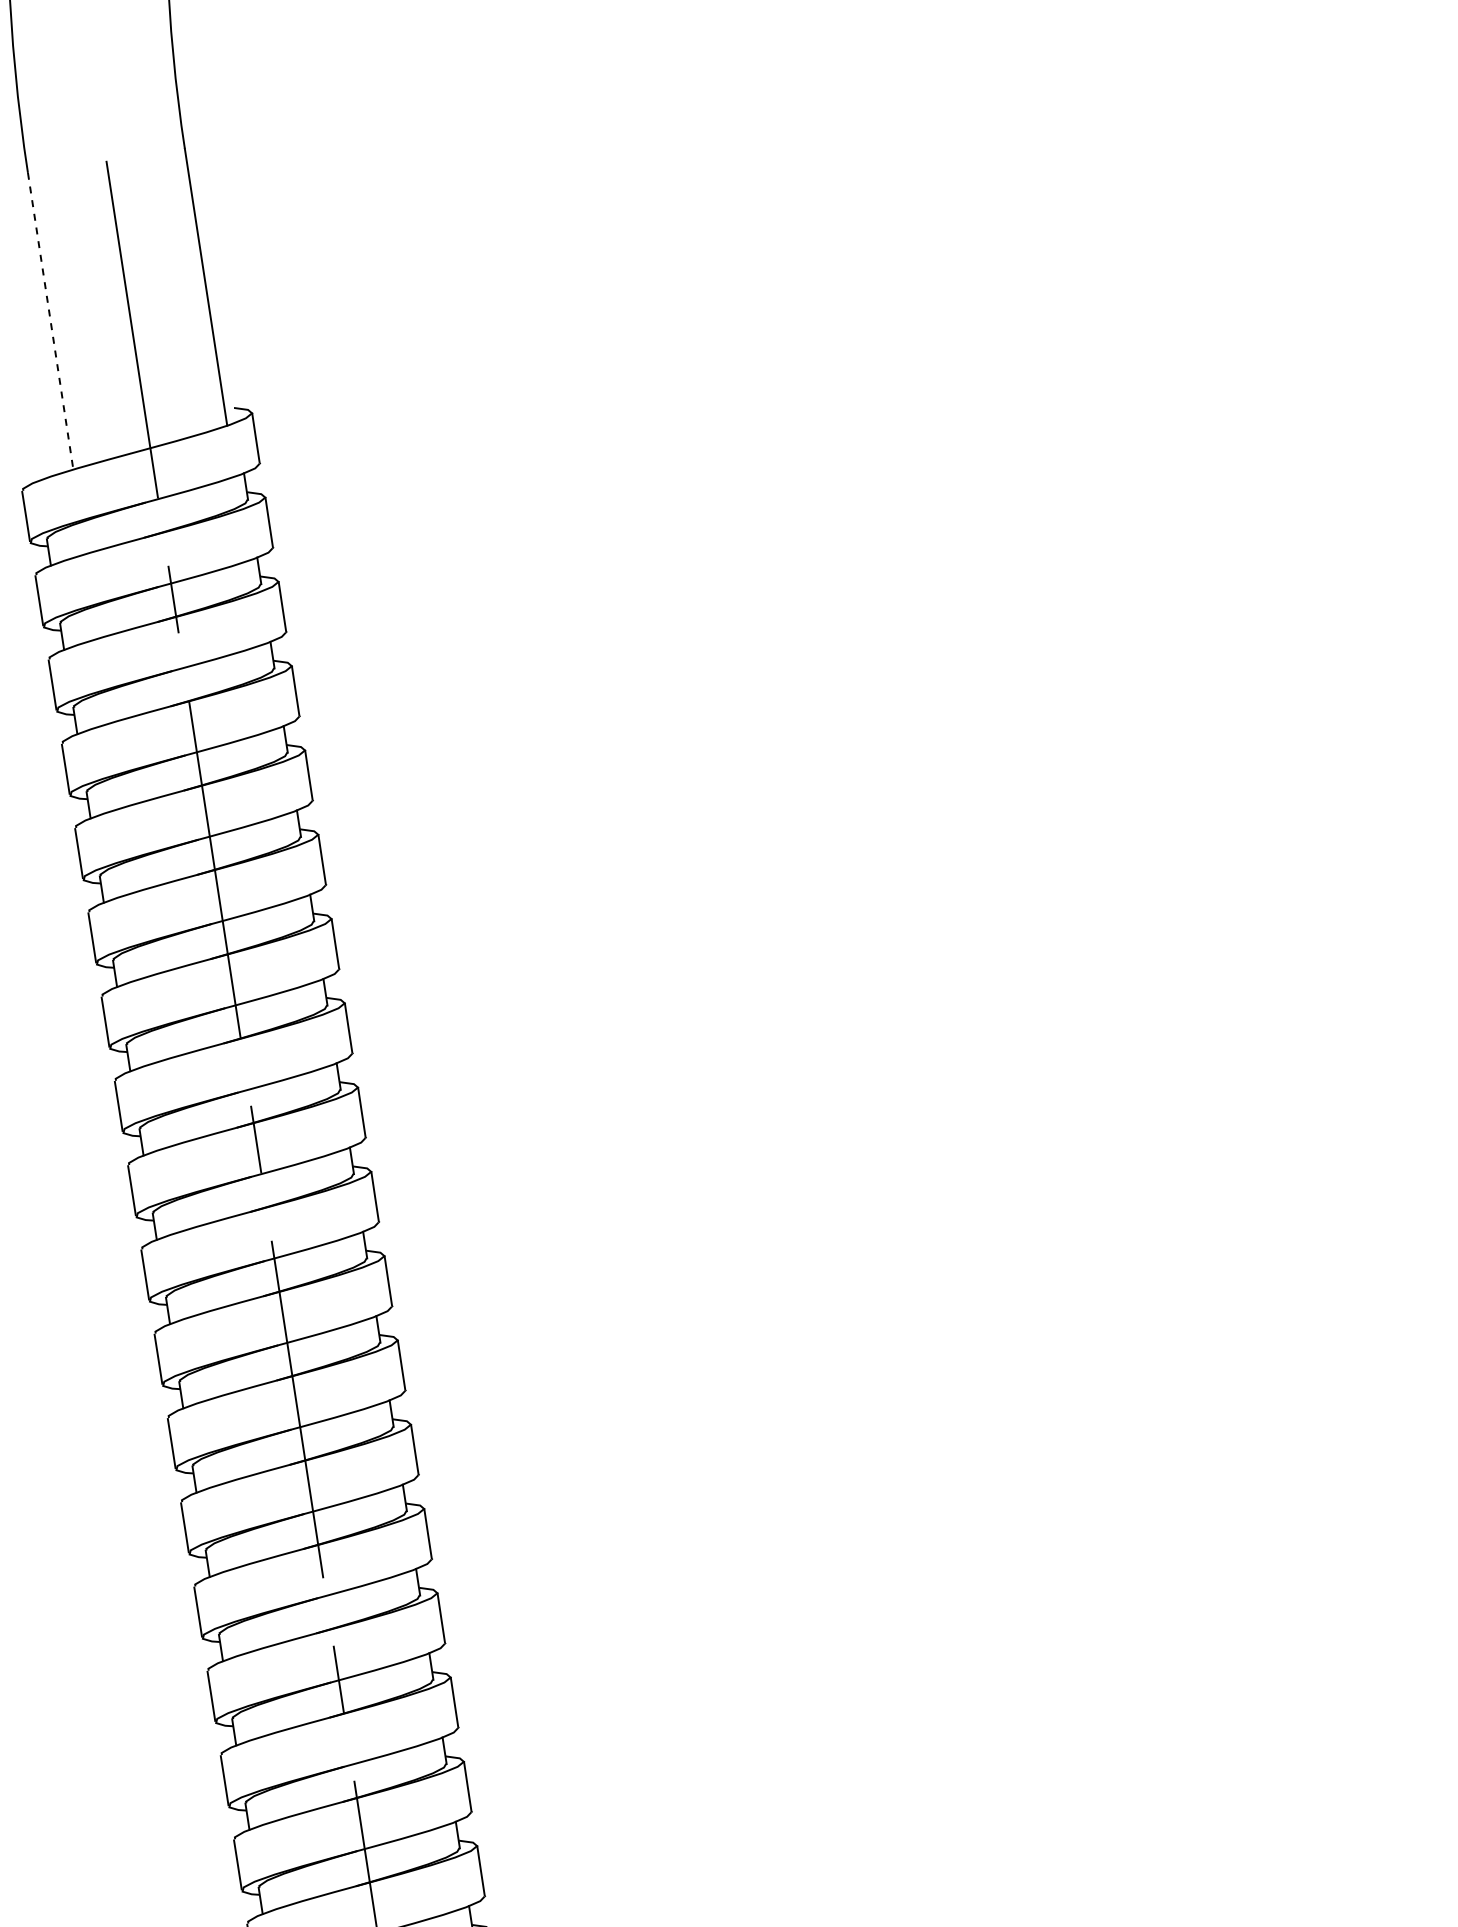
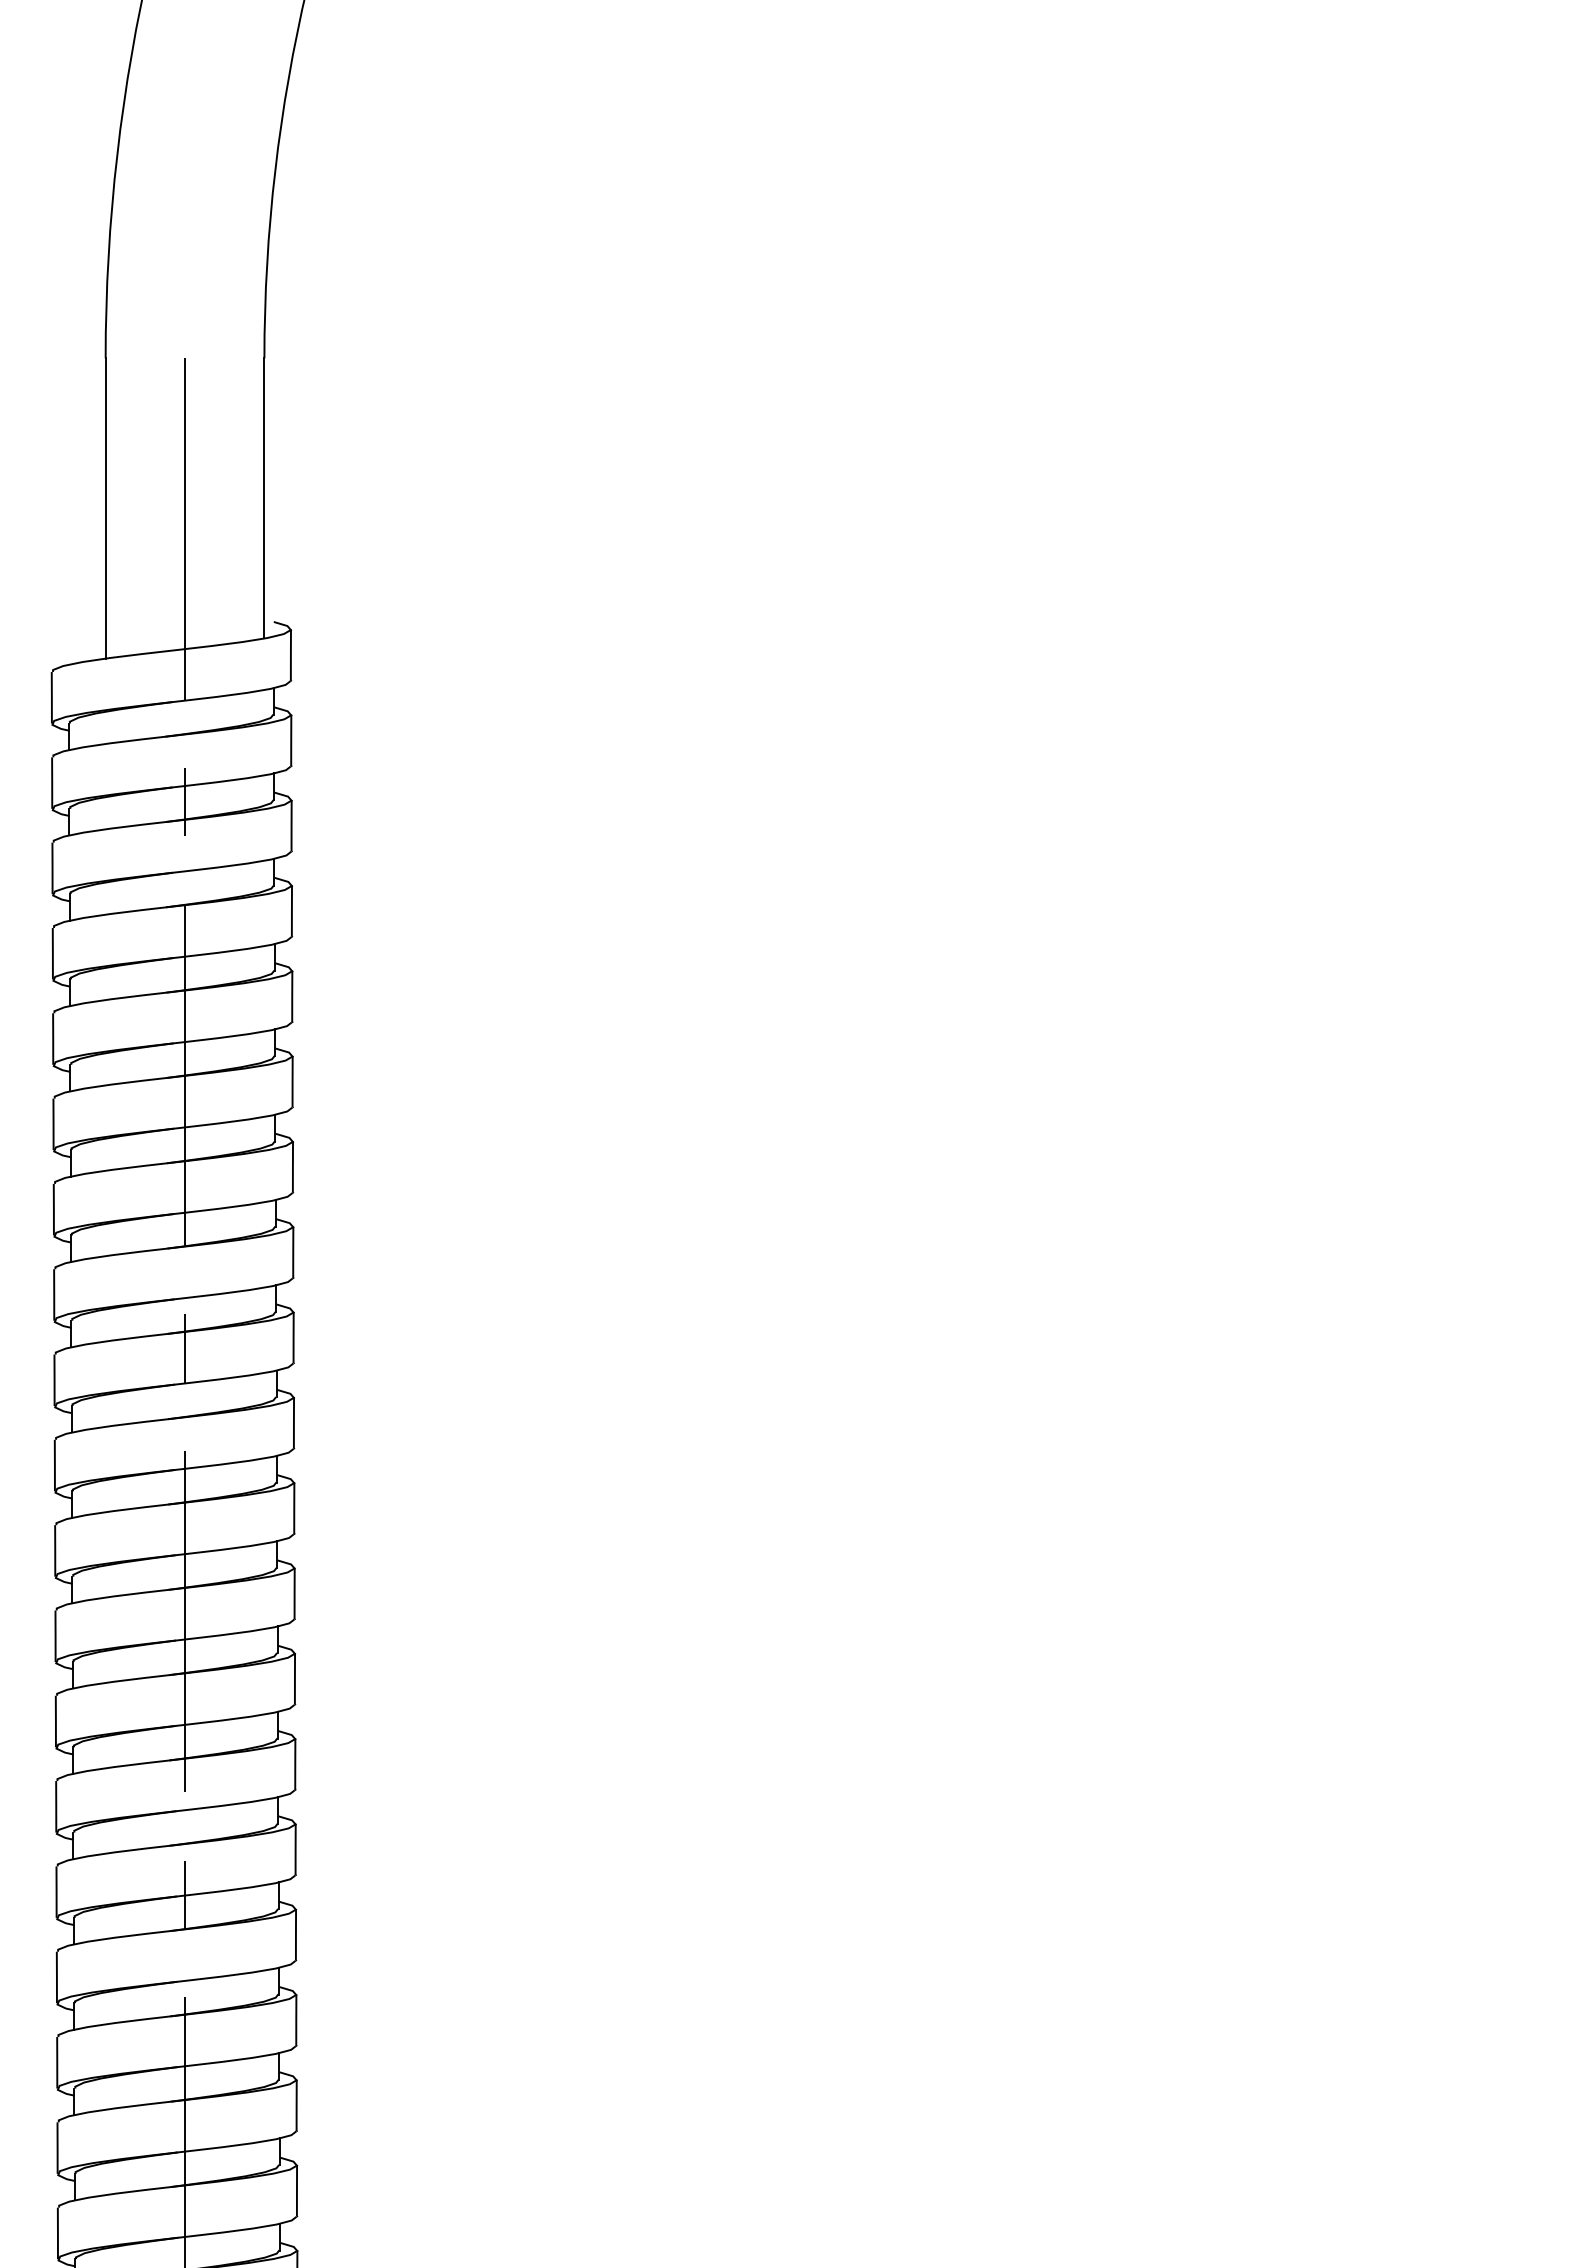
line: (50, 322) -> (105, 509), dashed -> solid

